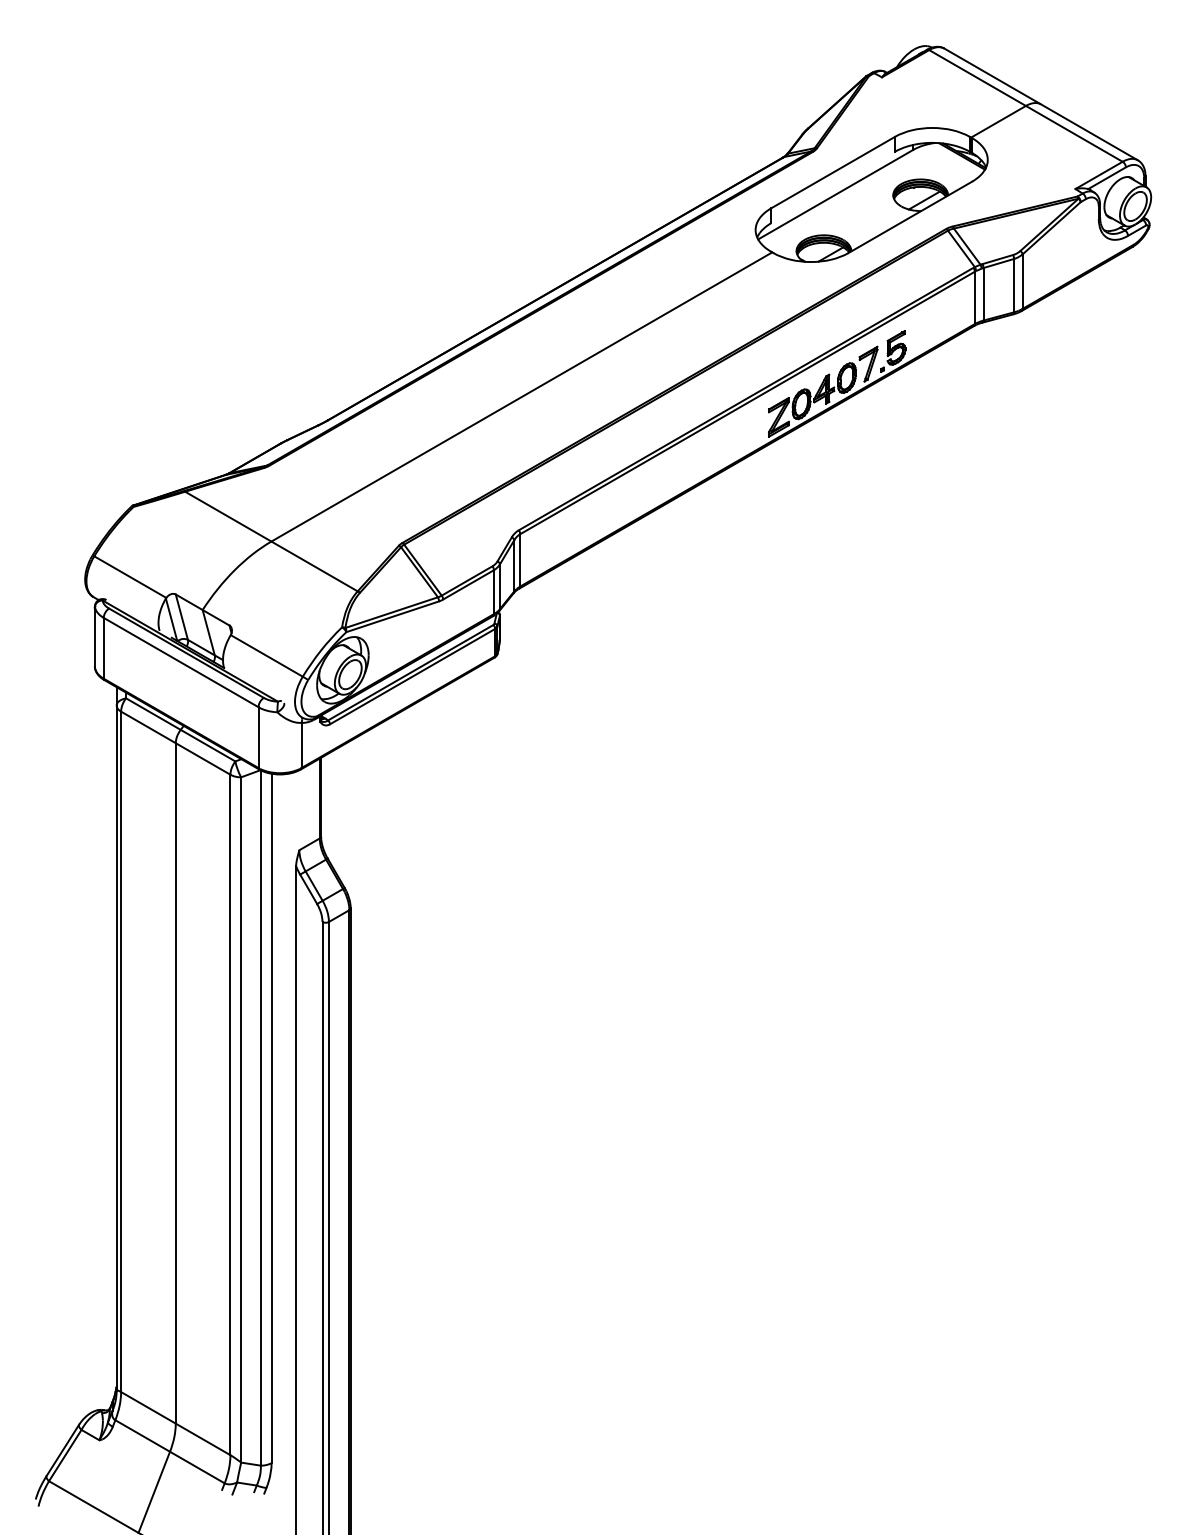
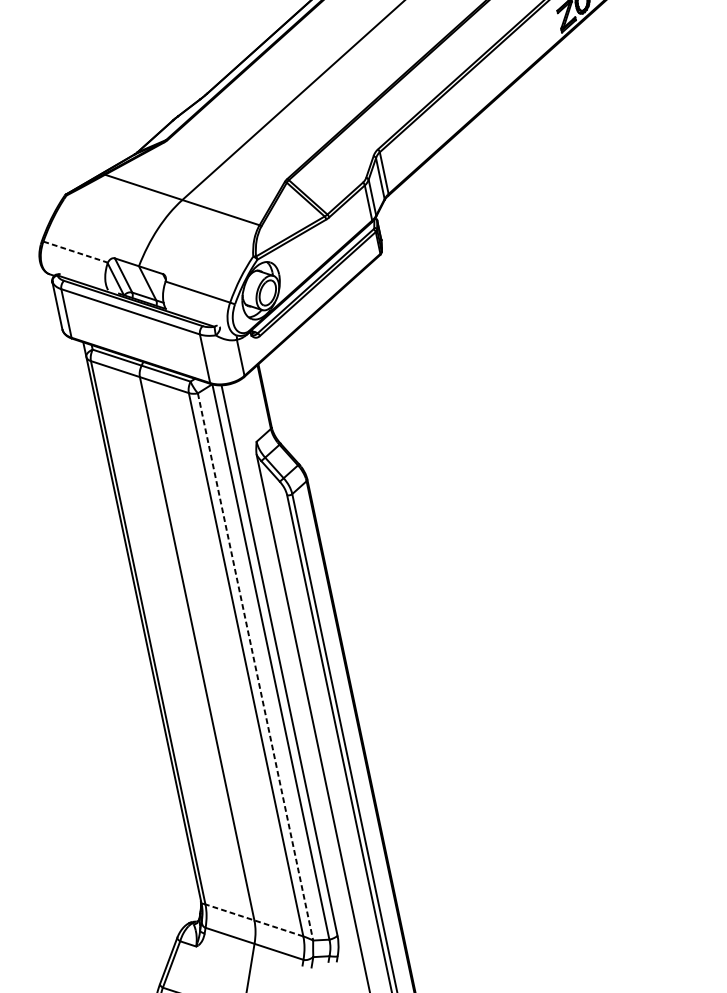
line: (130, 577) -> (75, 252), solid -> dashed
line: (241, 1119) -> (255, 666), solid -> dashed
line: (175, 1423) -> (254, 920), solid -> dashed

